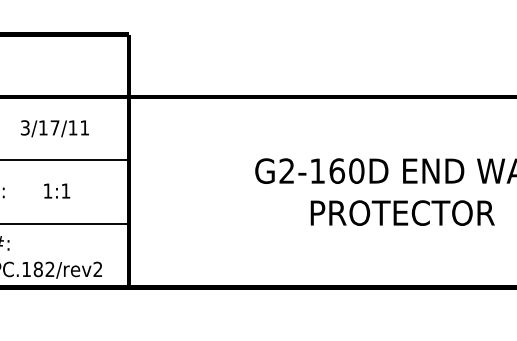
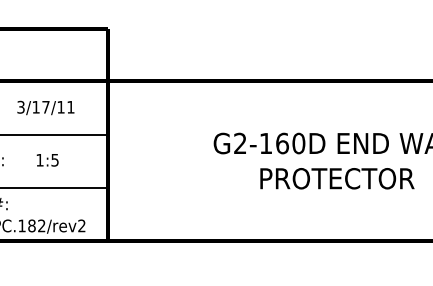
text: (65, 191) -> (54, 160), 1:1 -> 1:5

